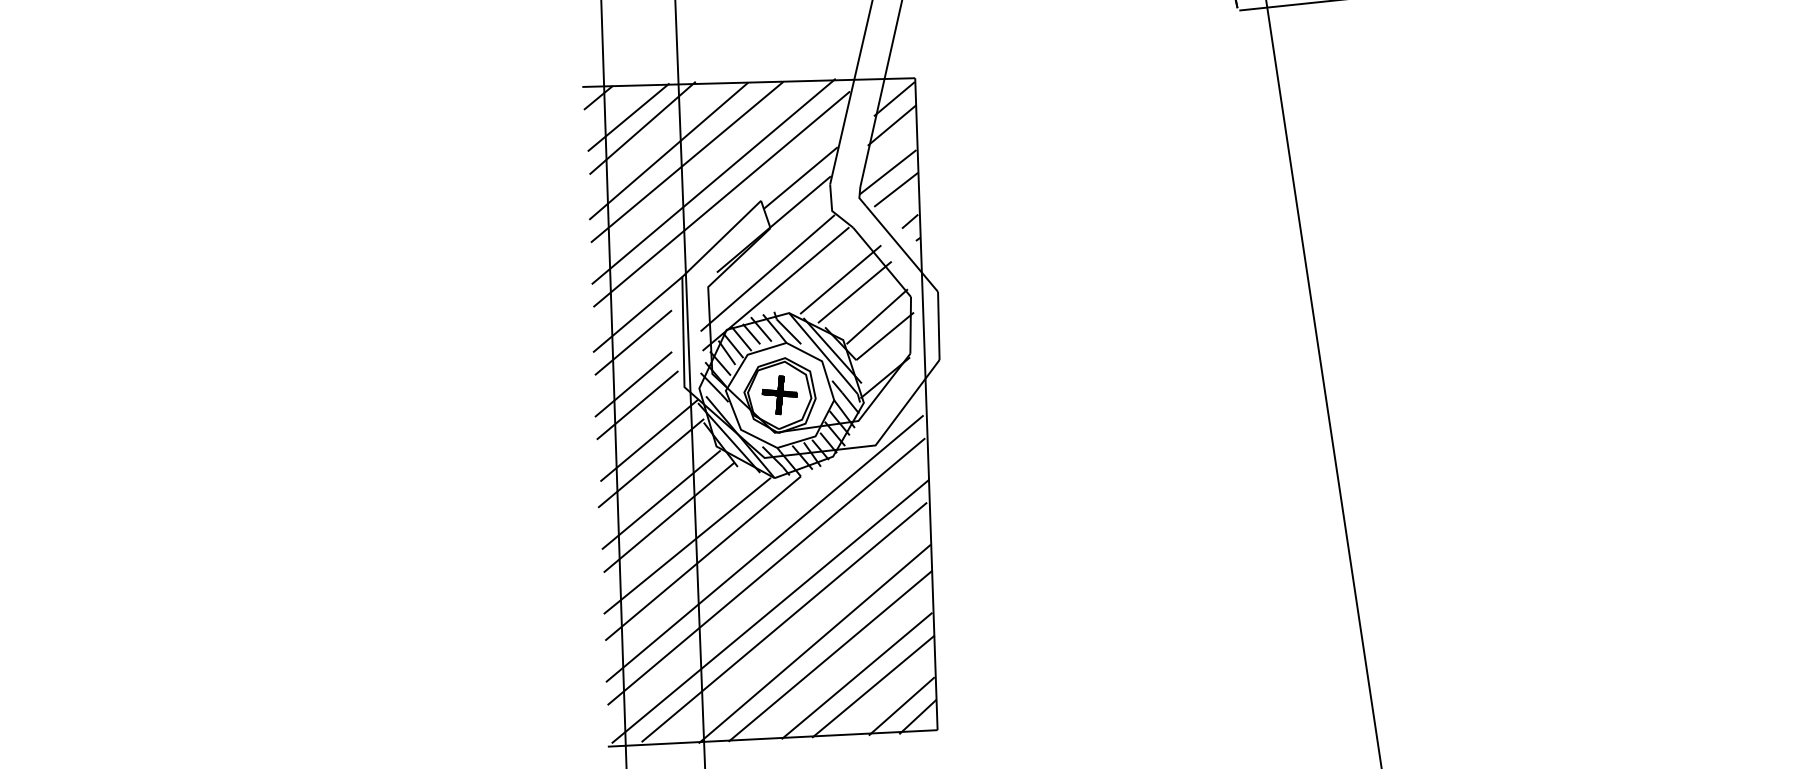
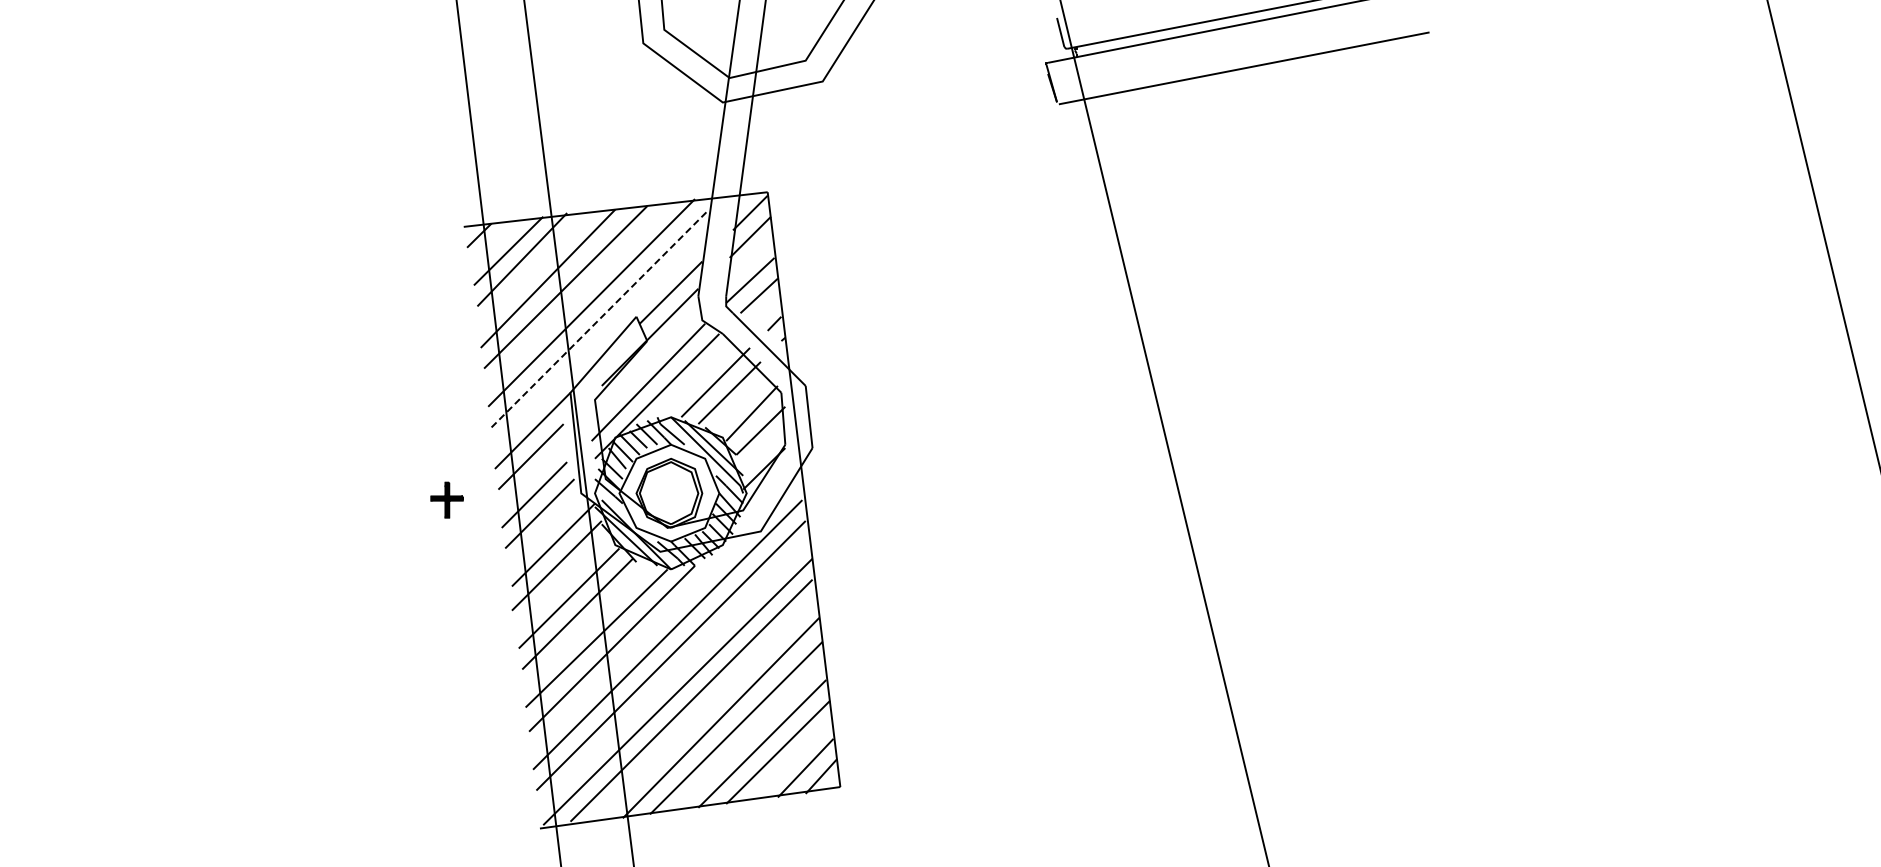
line: (721, 199) -> (600, 318), solid -> dashed
part: (779, 394) -> (446, 499), moved

